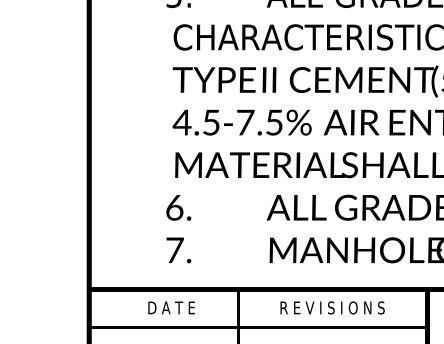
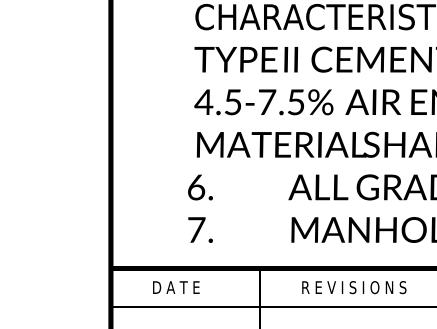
text: (171, 307) -> (176, 287), moved

